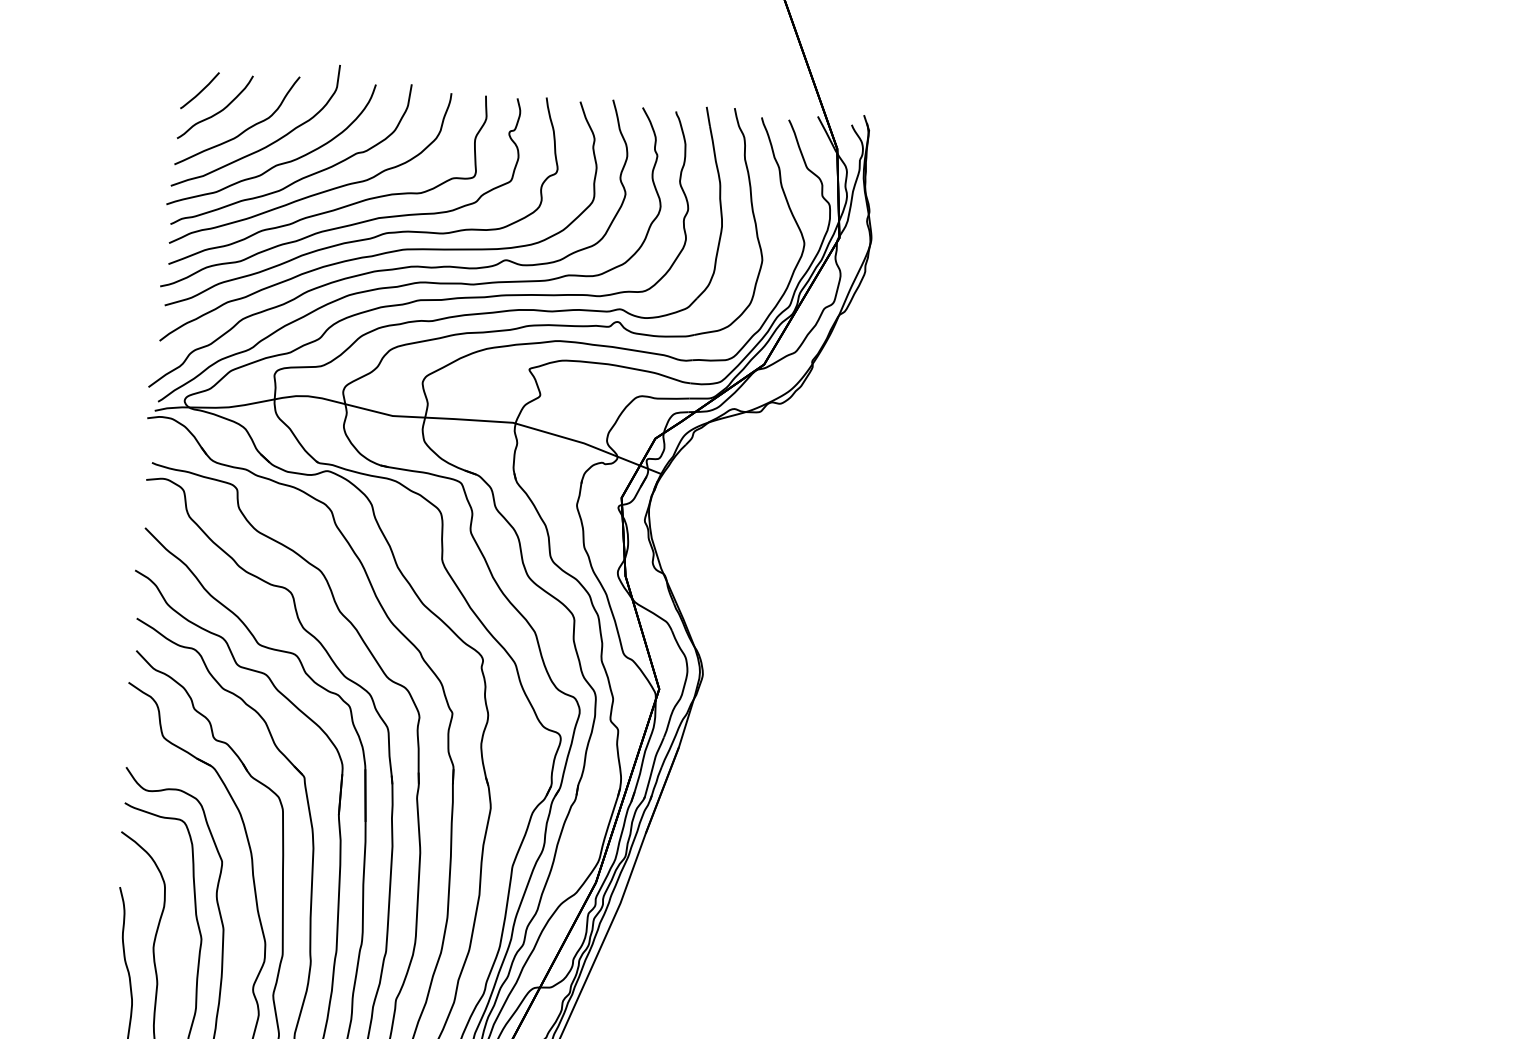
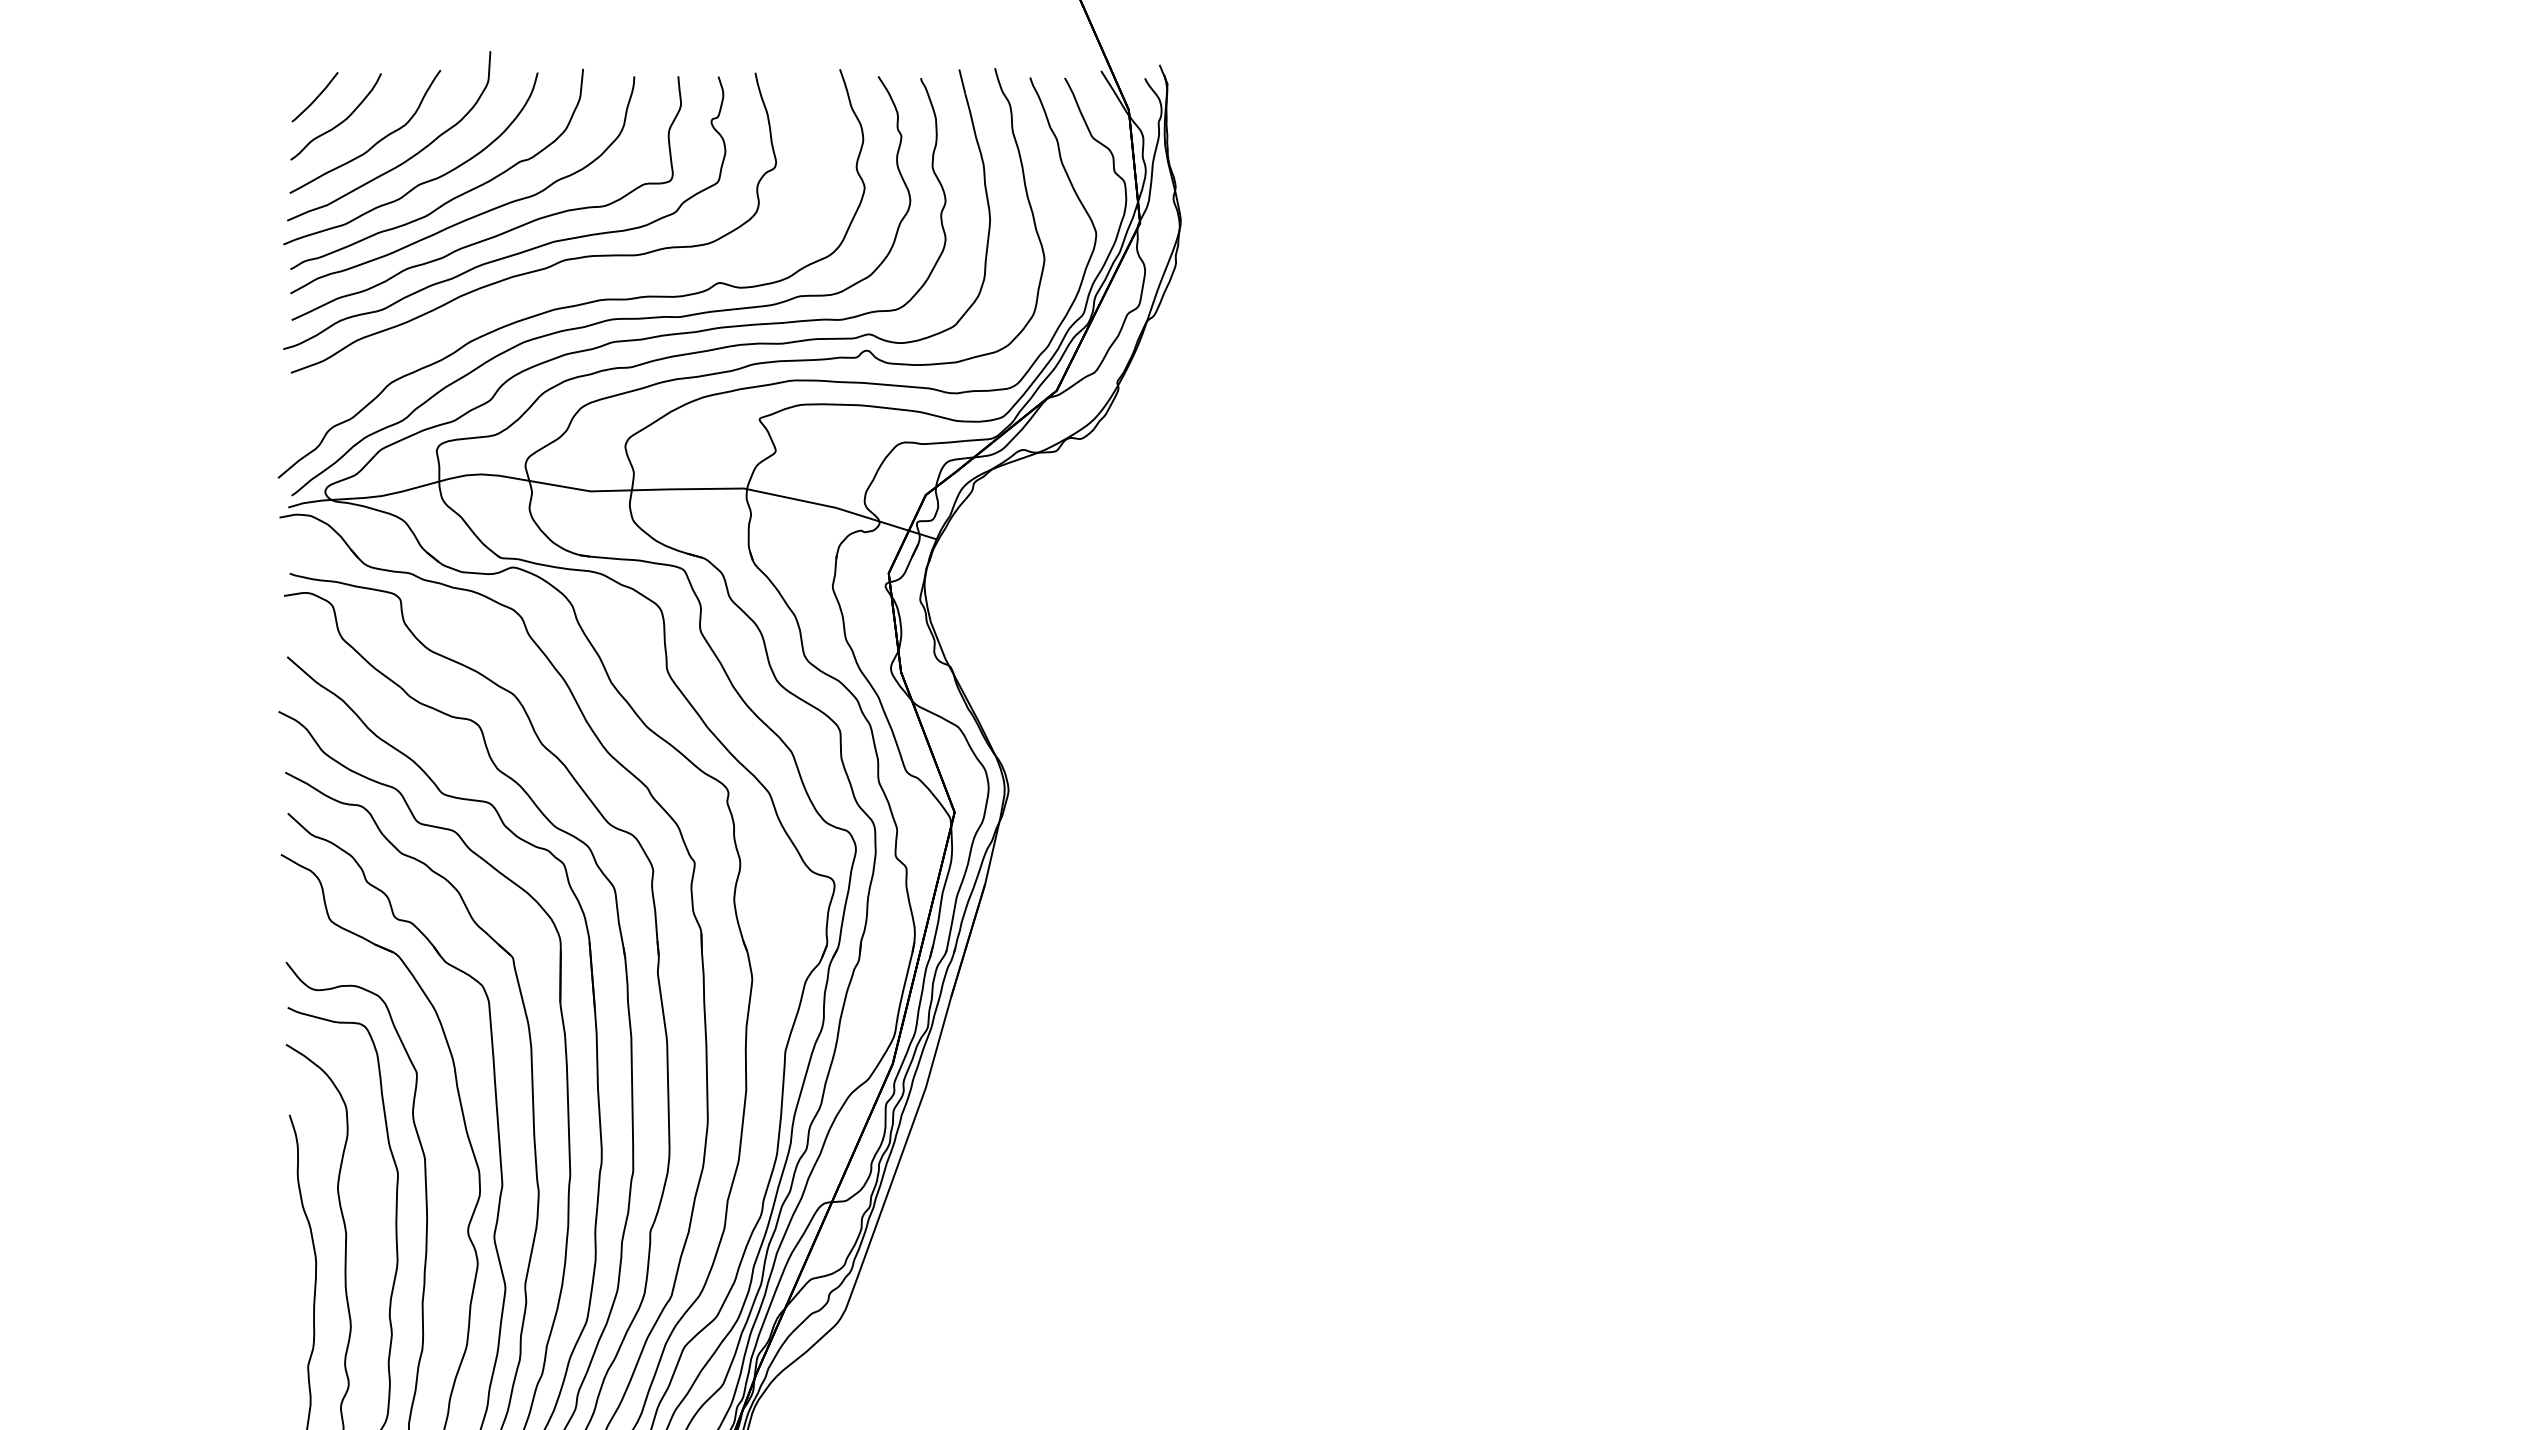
curve: (384, 252) -> (564, 284), removed

